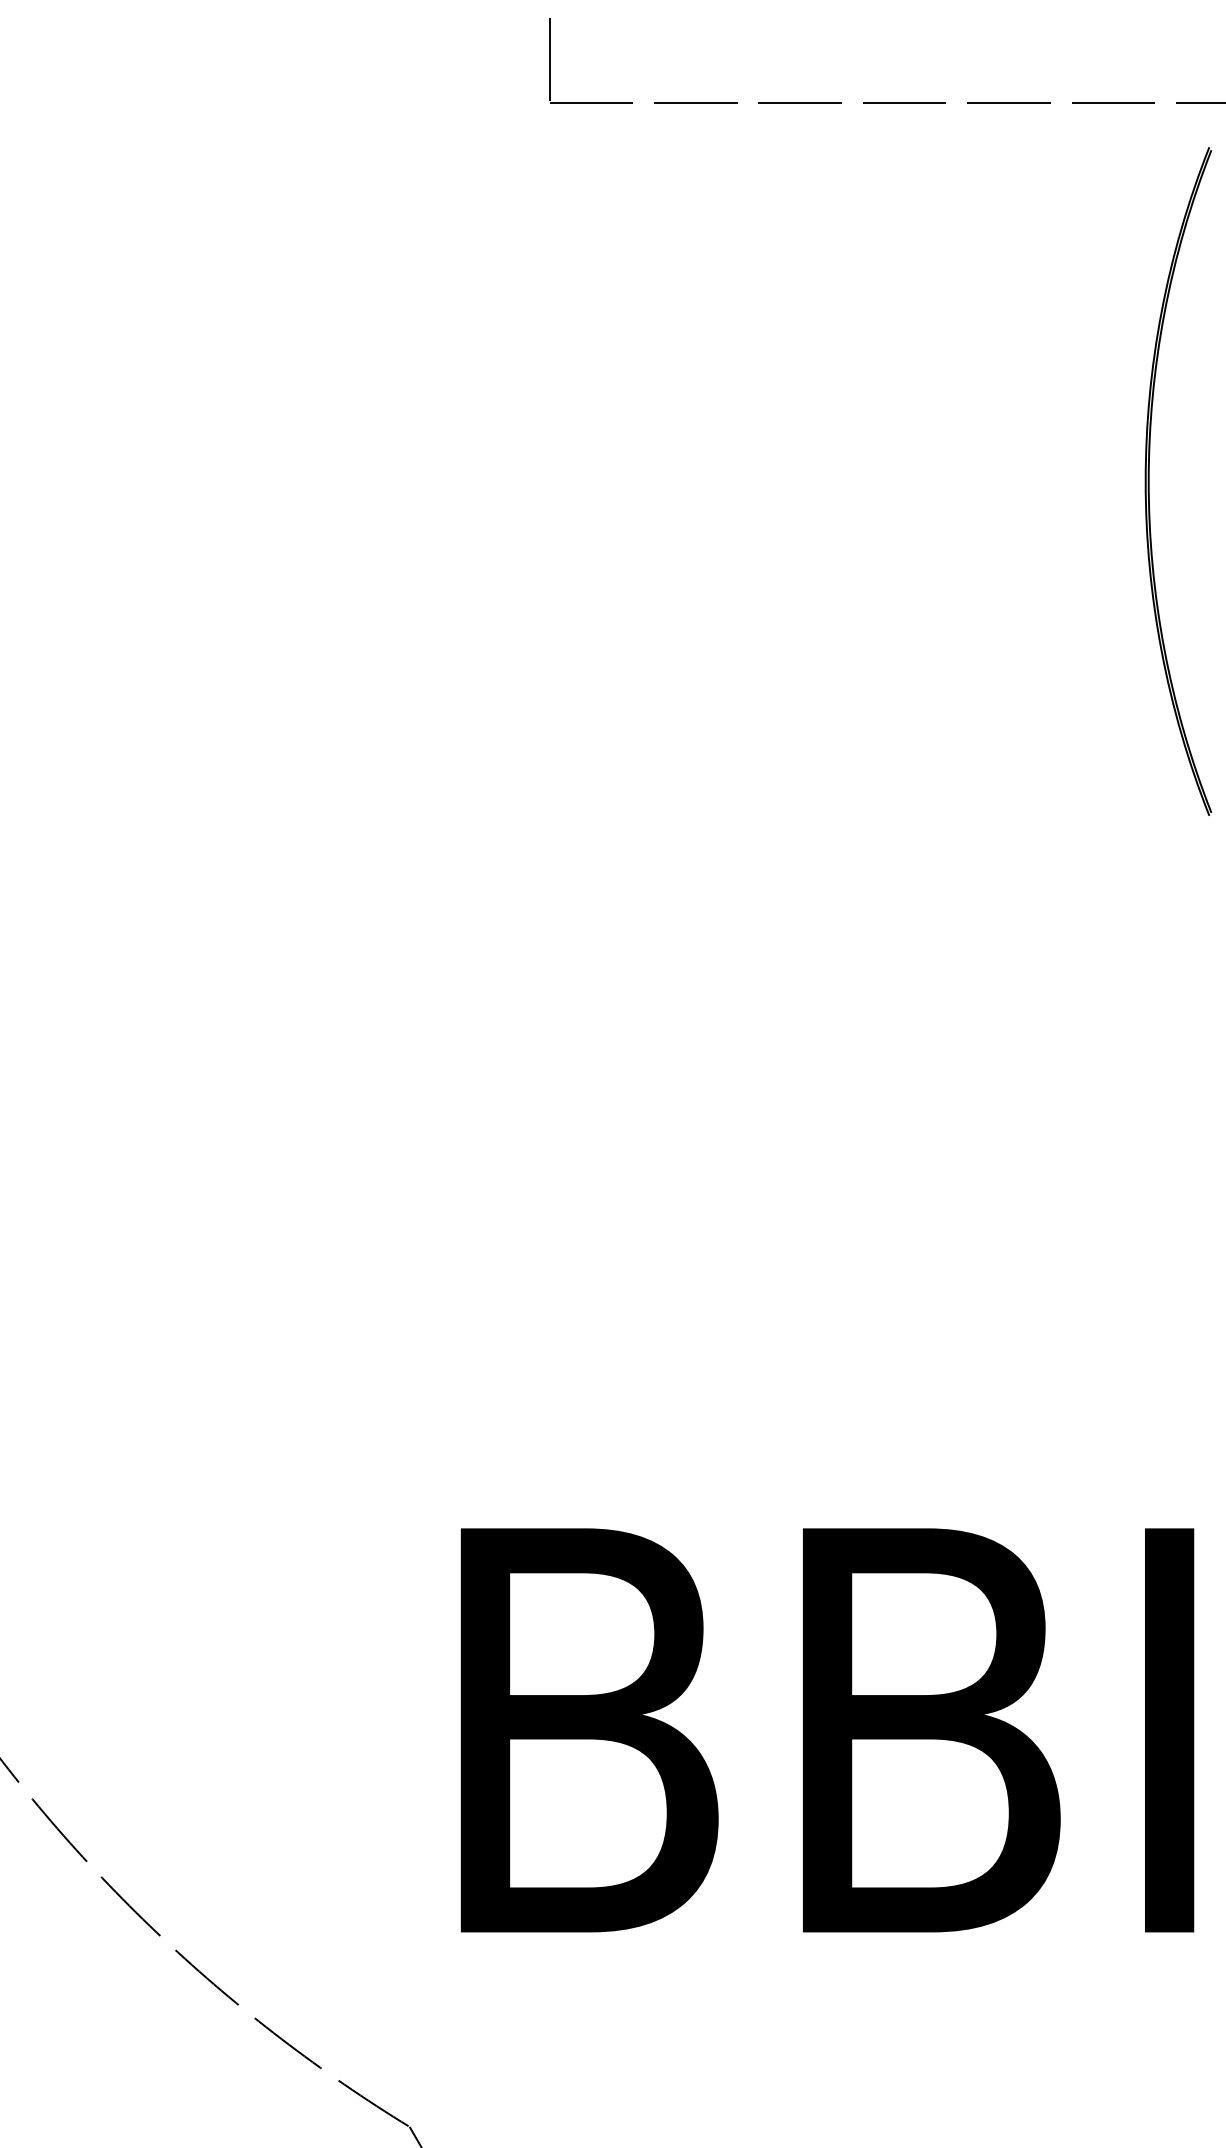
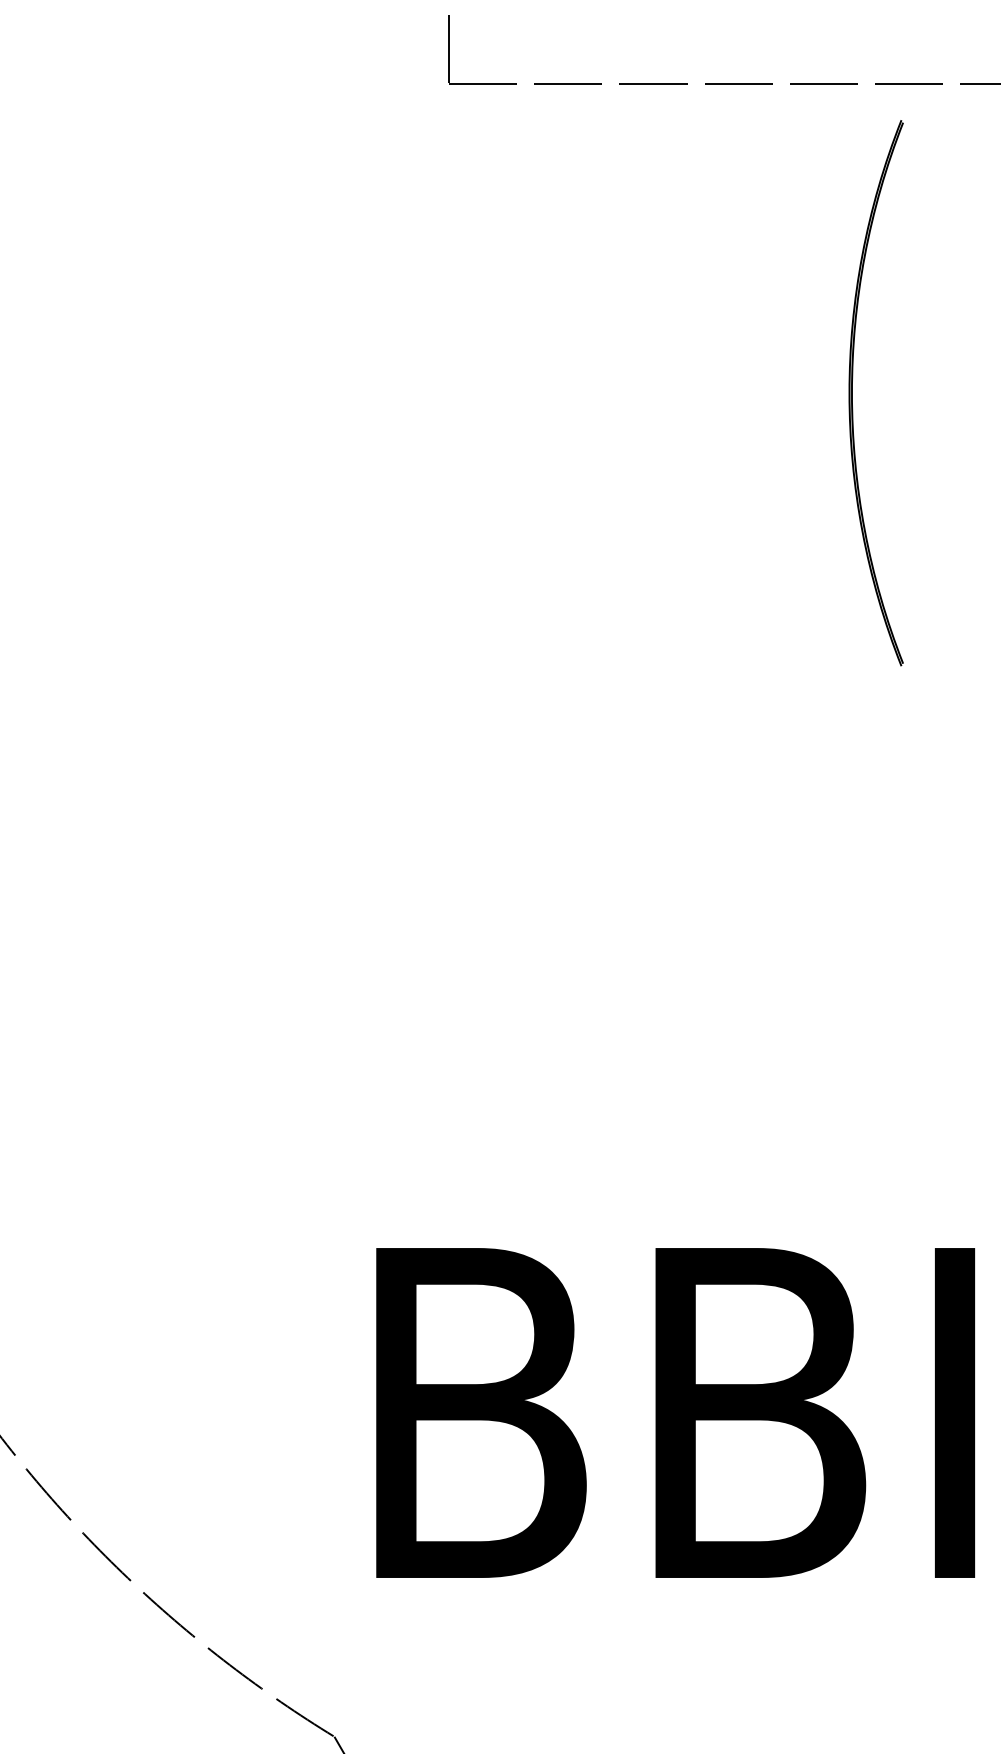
part: (1149, 481) -> (852, 393), moved

